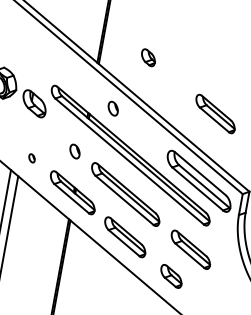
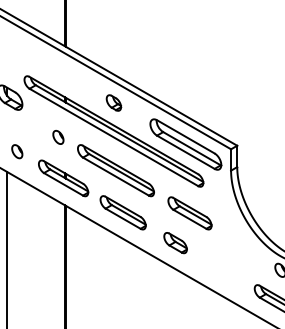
part: (148, 57) -> (113, 102), moved
part: (113, 108) -> (88, 88), removed
part: (215, 114) -> (189, 75), removed
part: (32, 158) -> (17, 151), size x1.67

